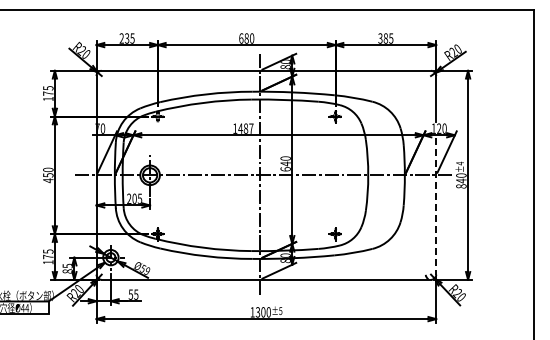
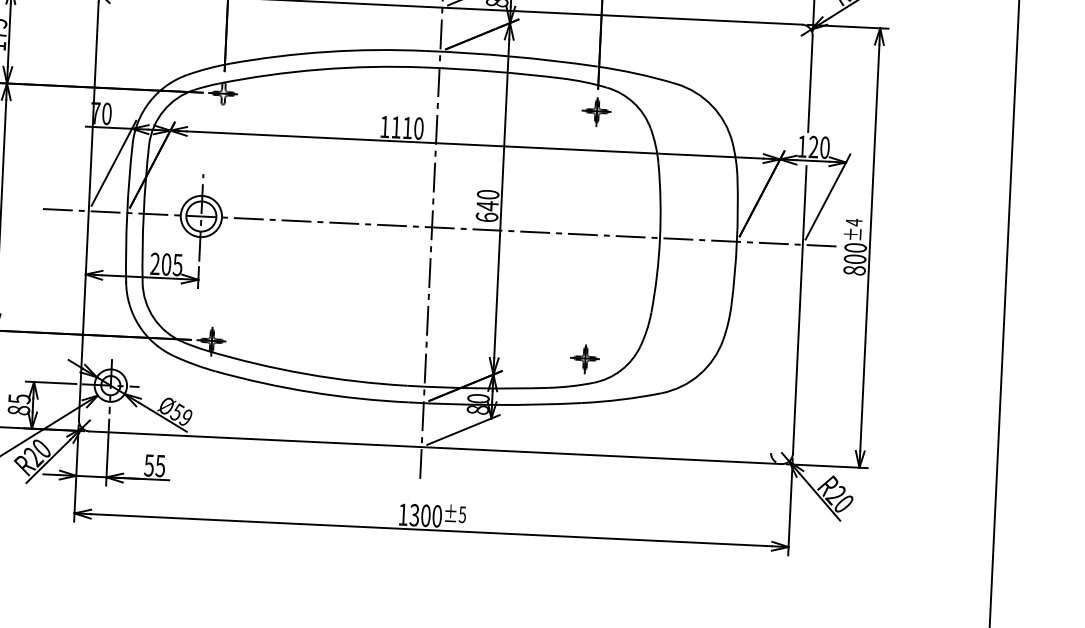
text: (245, 128) -> (406, 127), 1487 -> 1110
text: (461, 180) -> (855, 258), 840 -> 800
line: (436, 206) -> (800, 310), dashed -> solid

